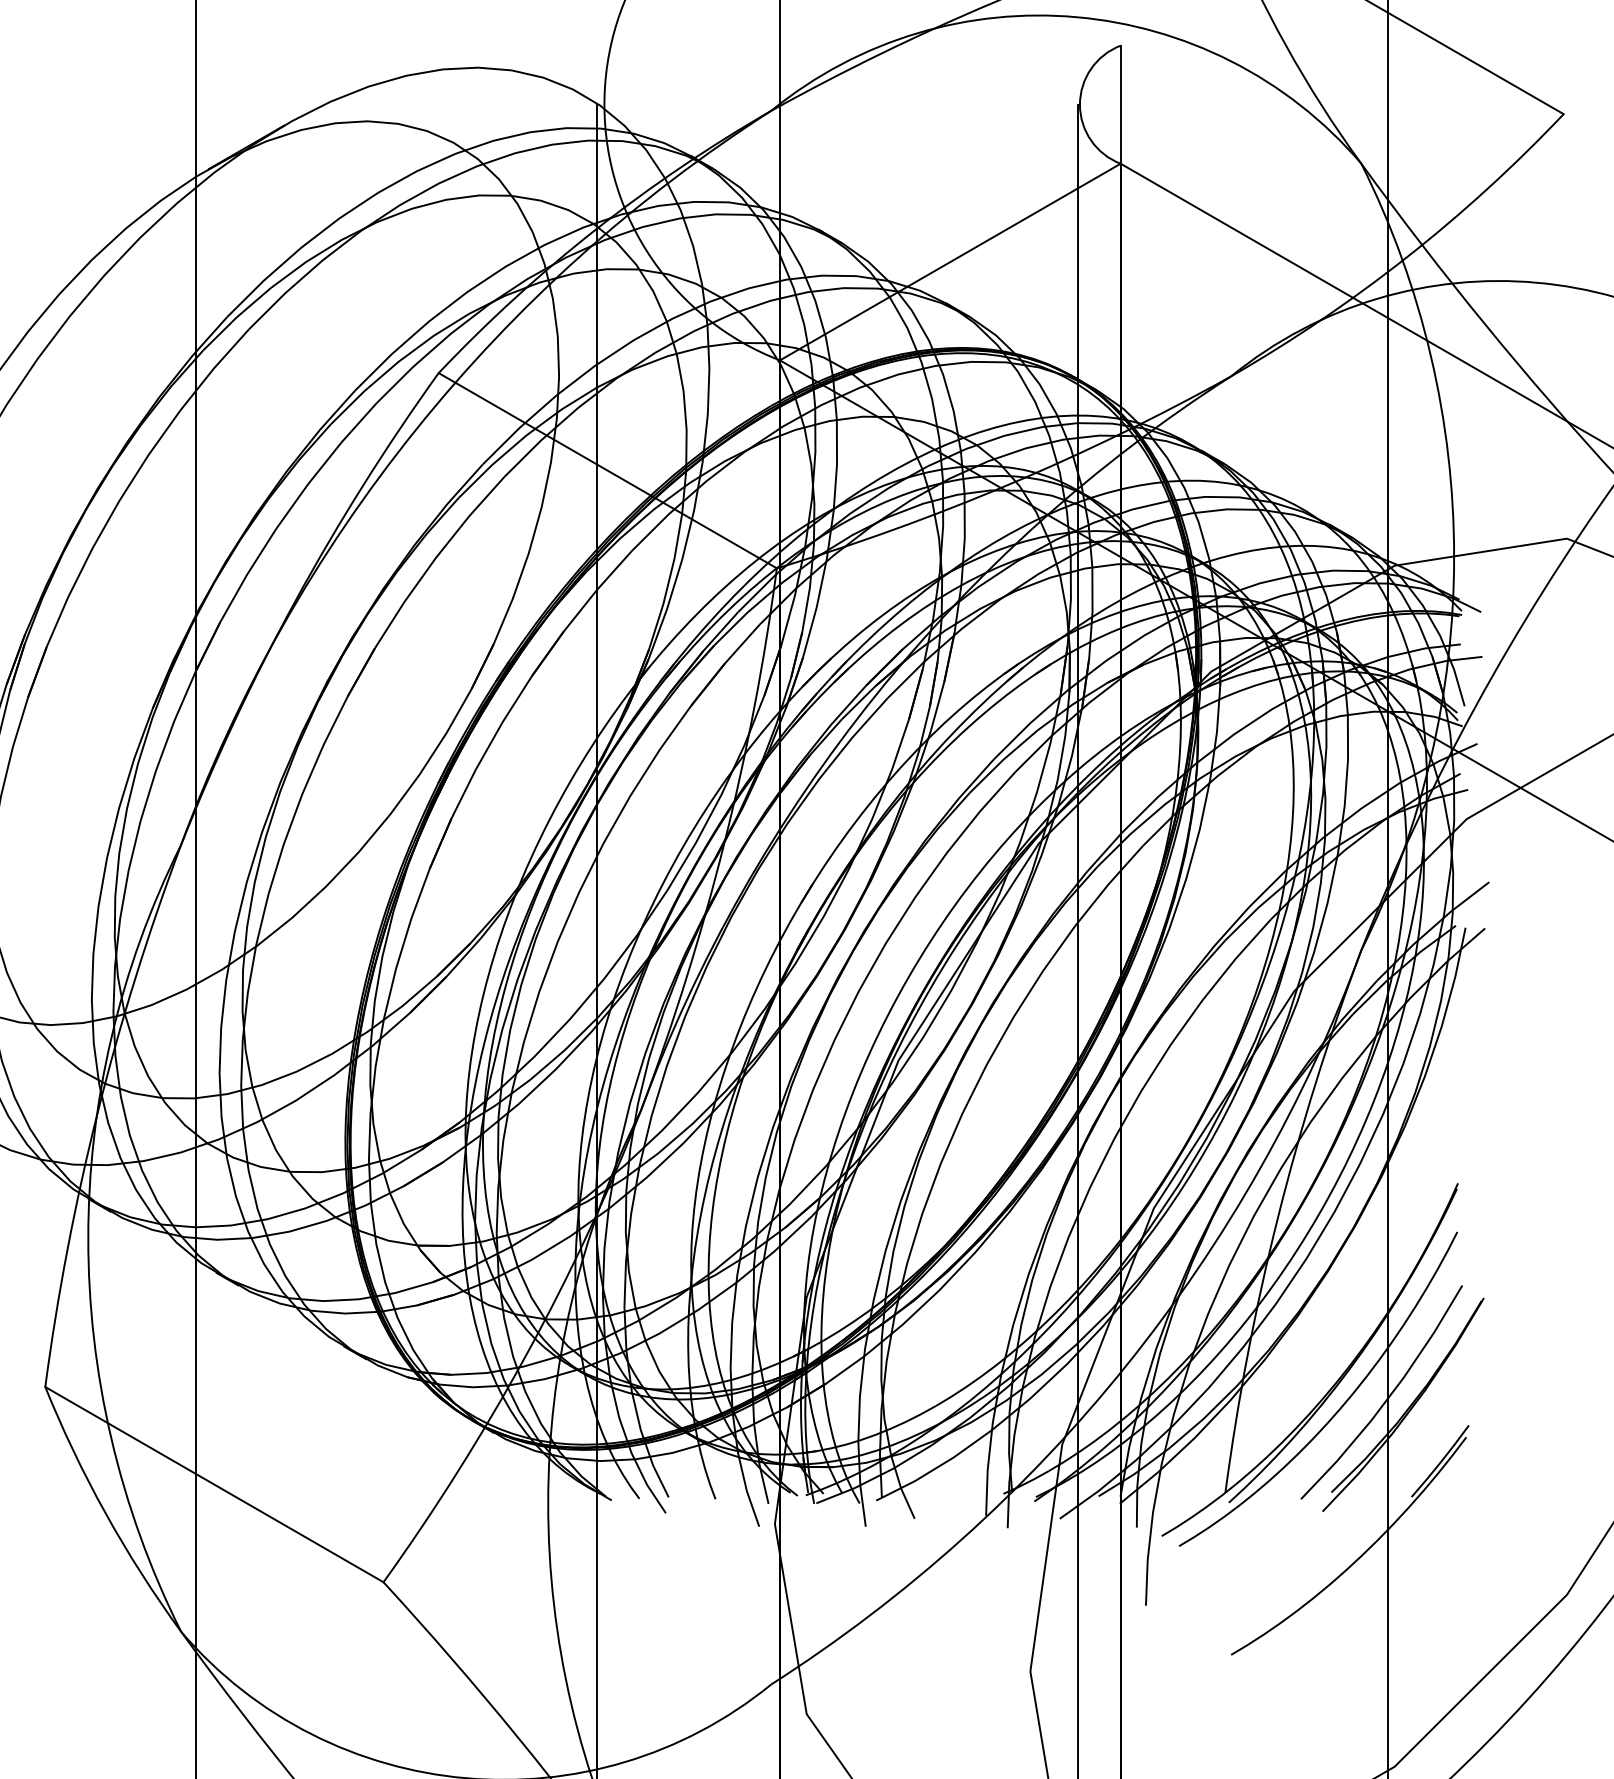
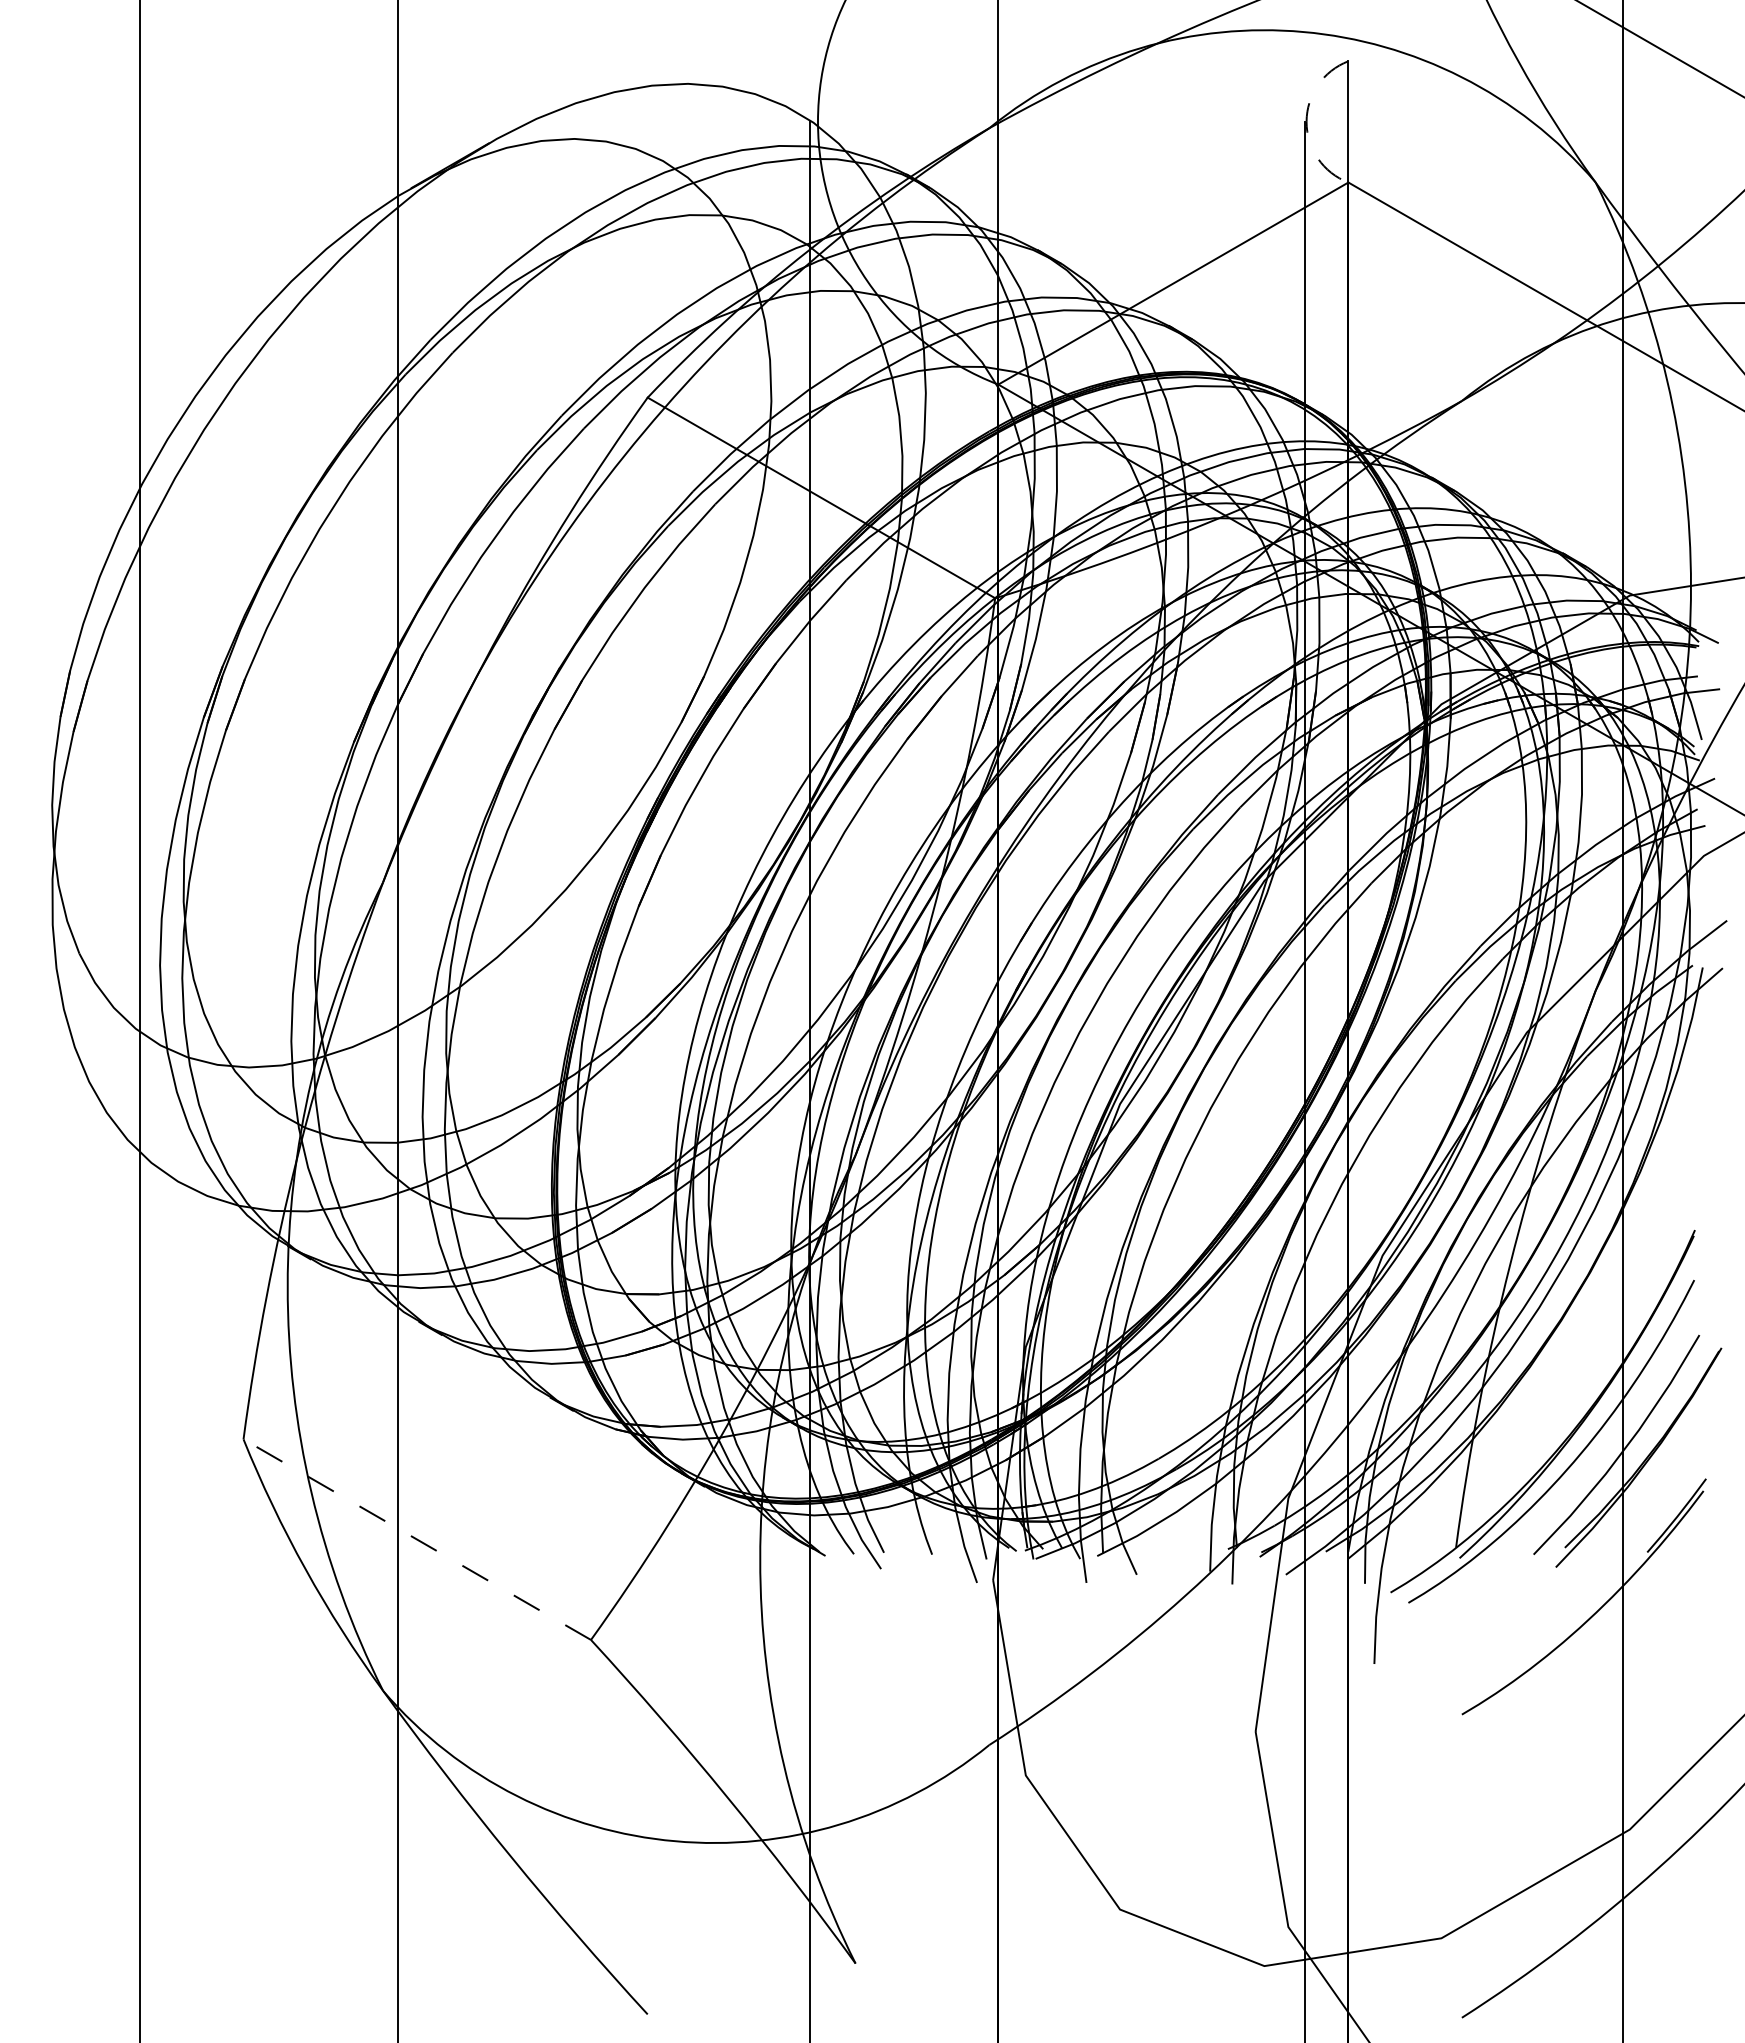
arc: (1079, 104) -> (1306, 121), solid -> dashed
line: (214, 1484) -> (417, 1539), solid -> dashed

